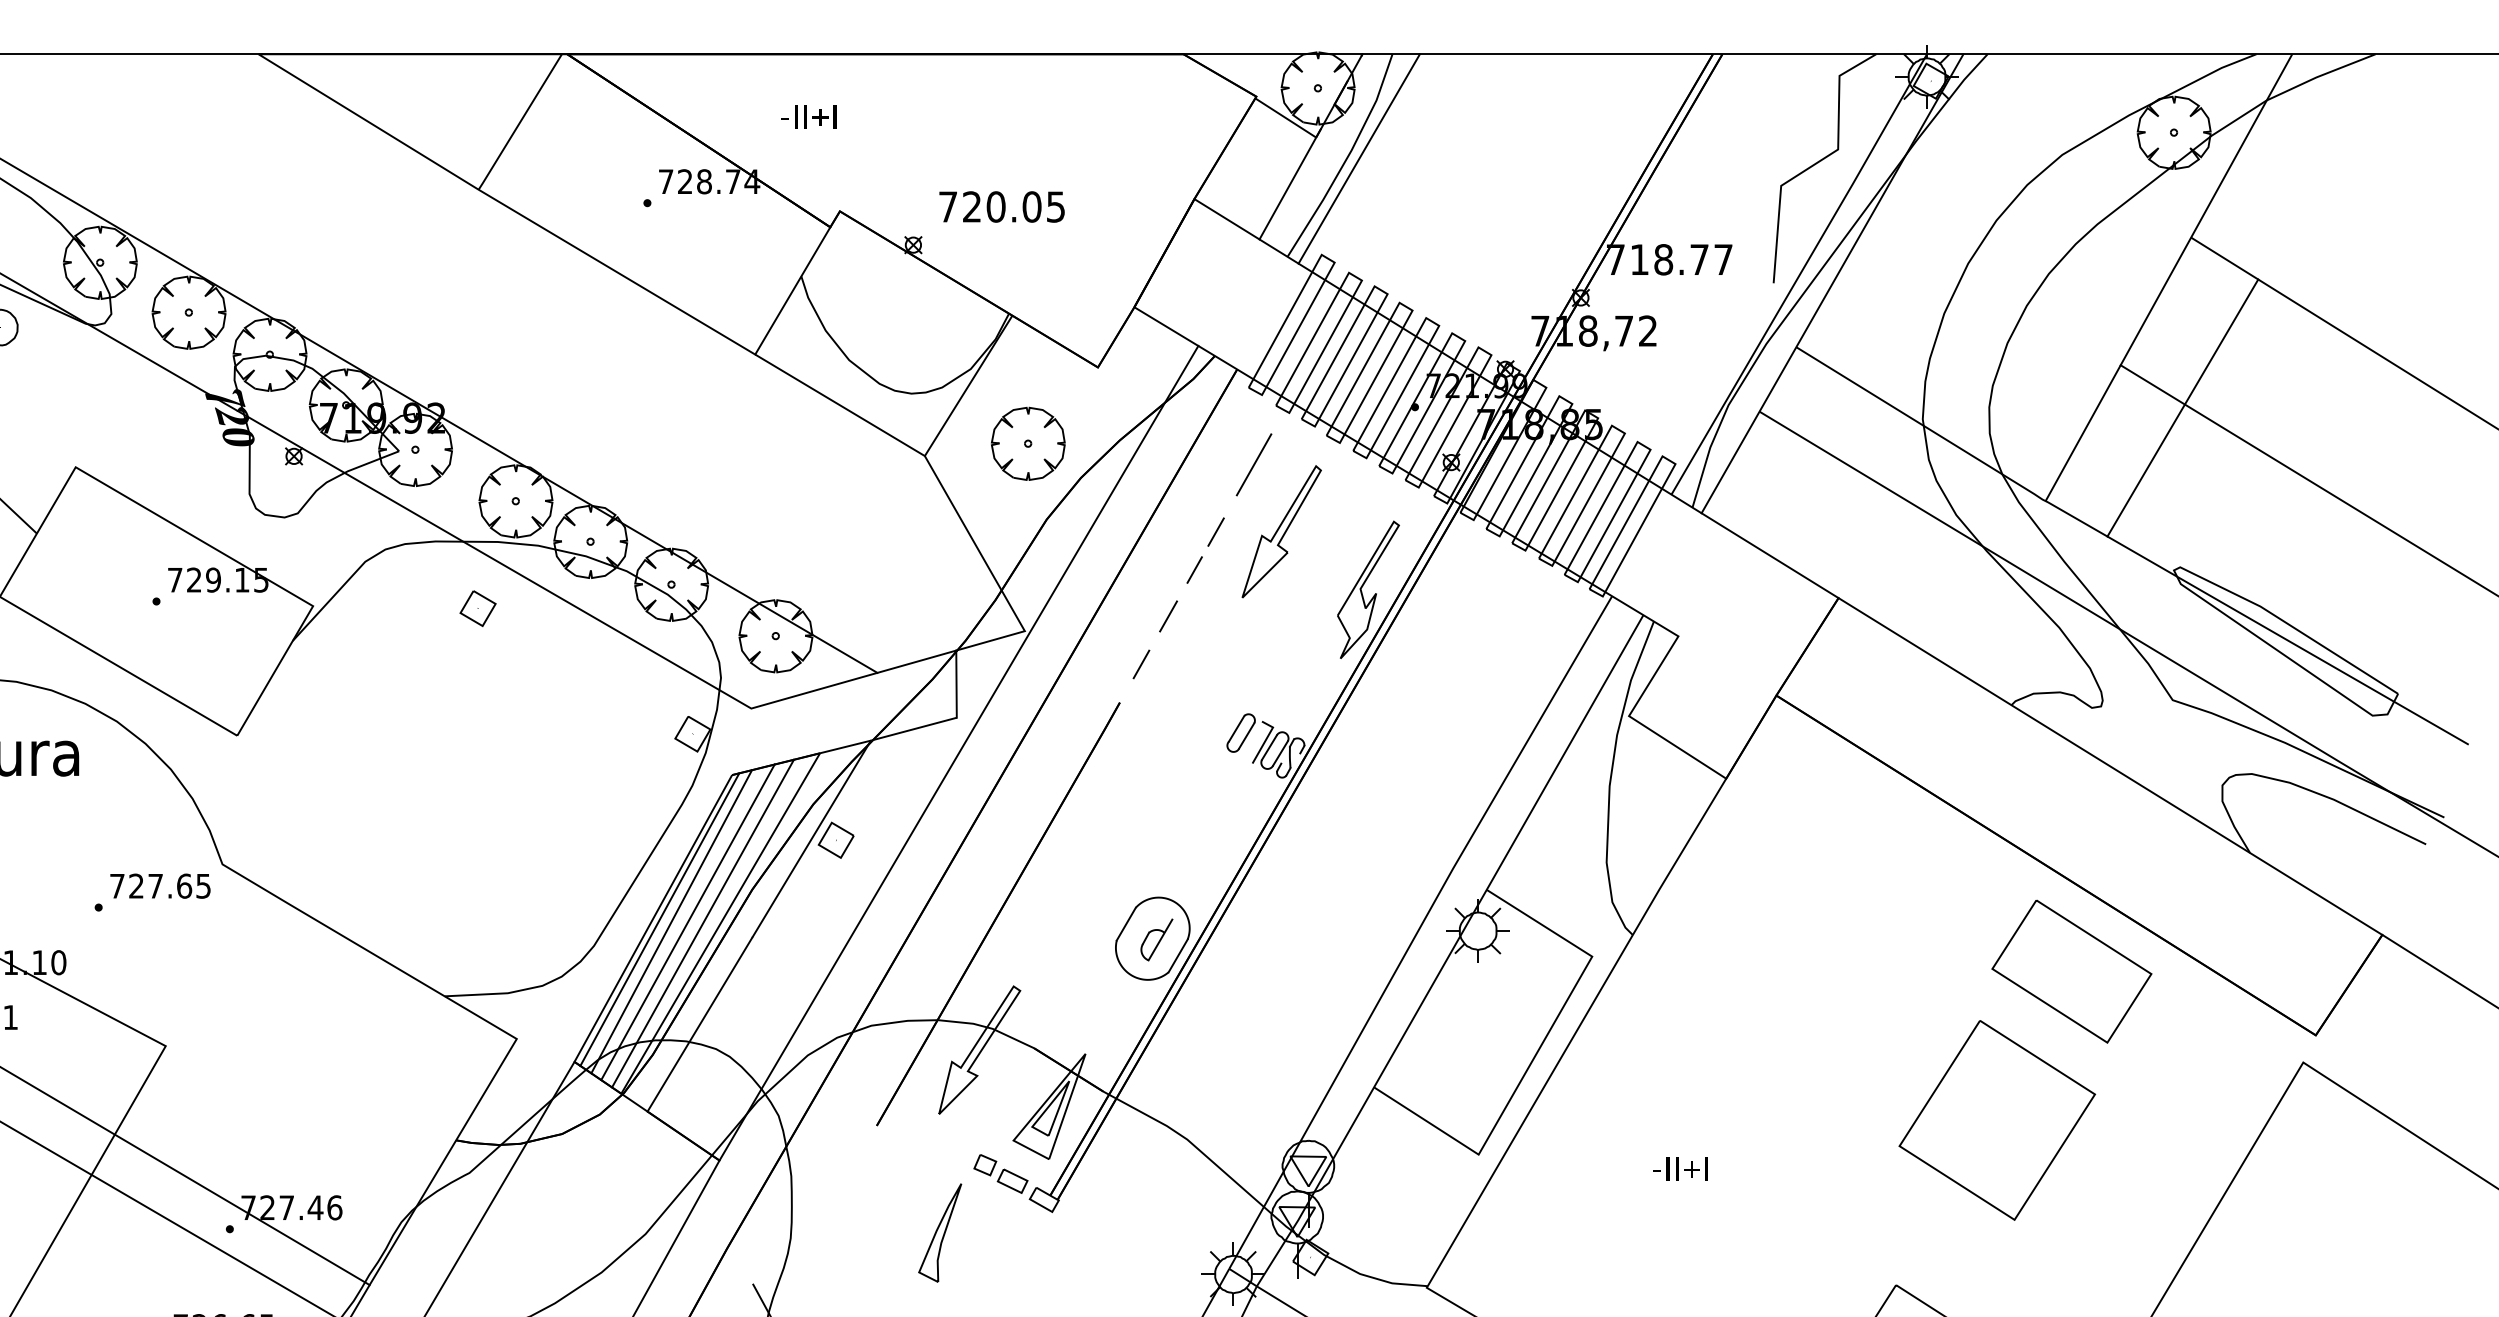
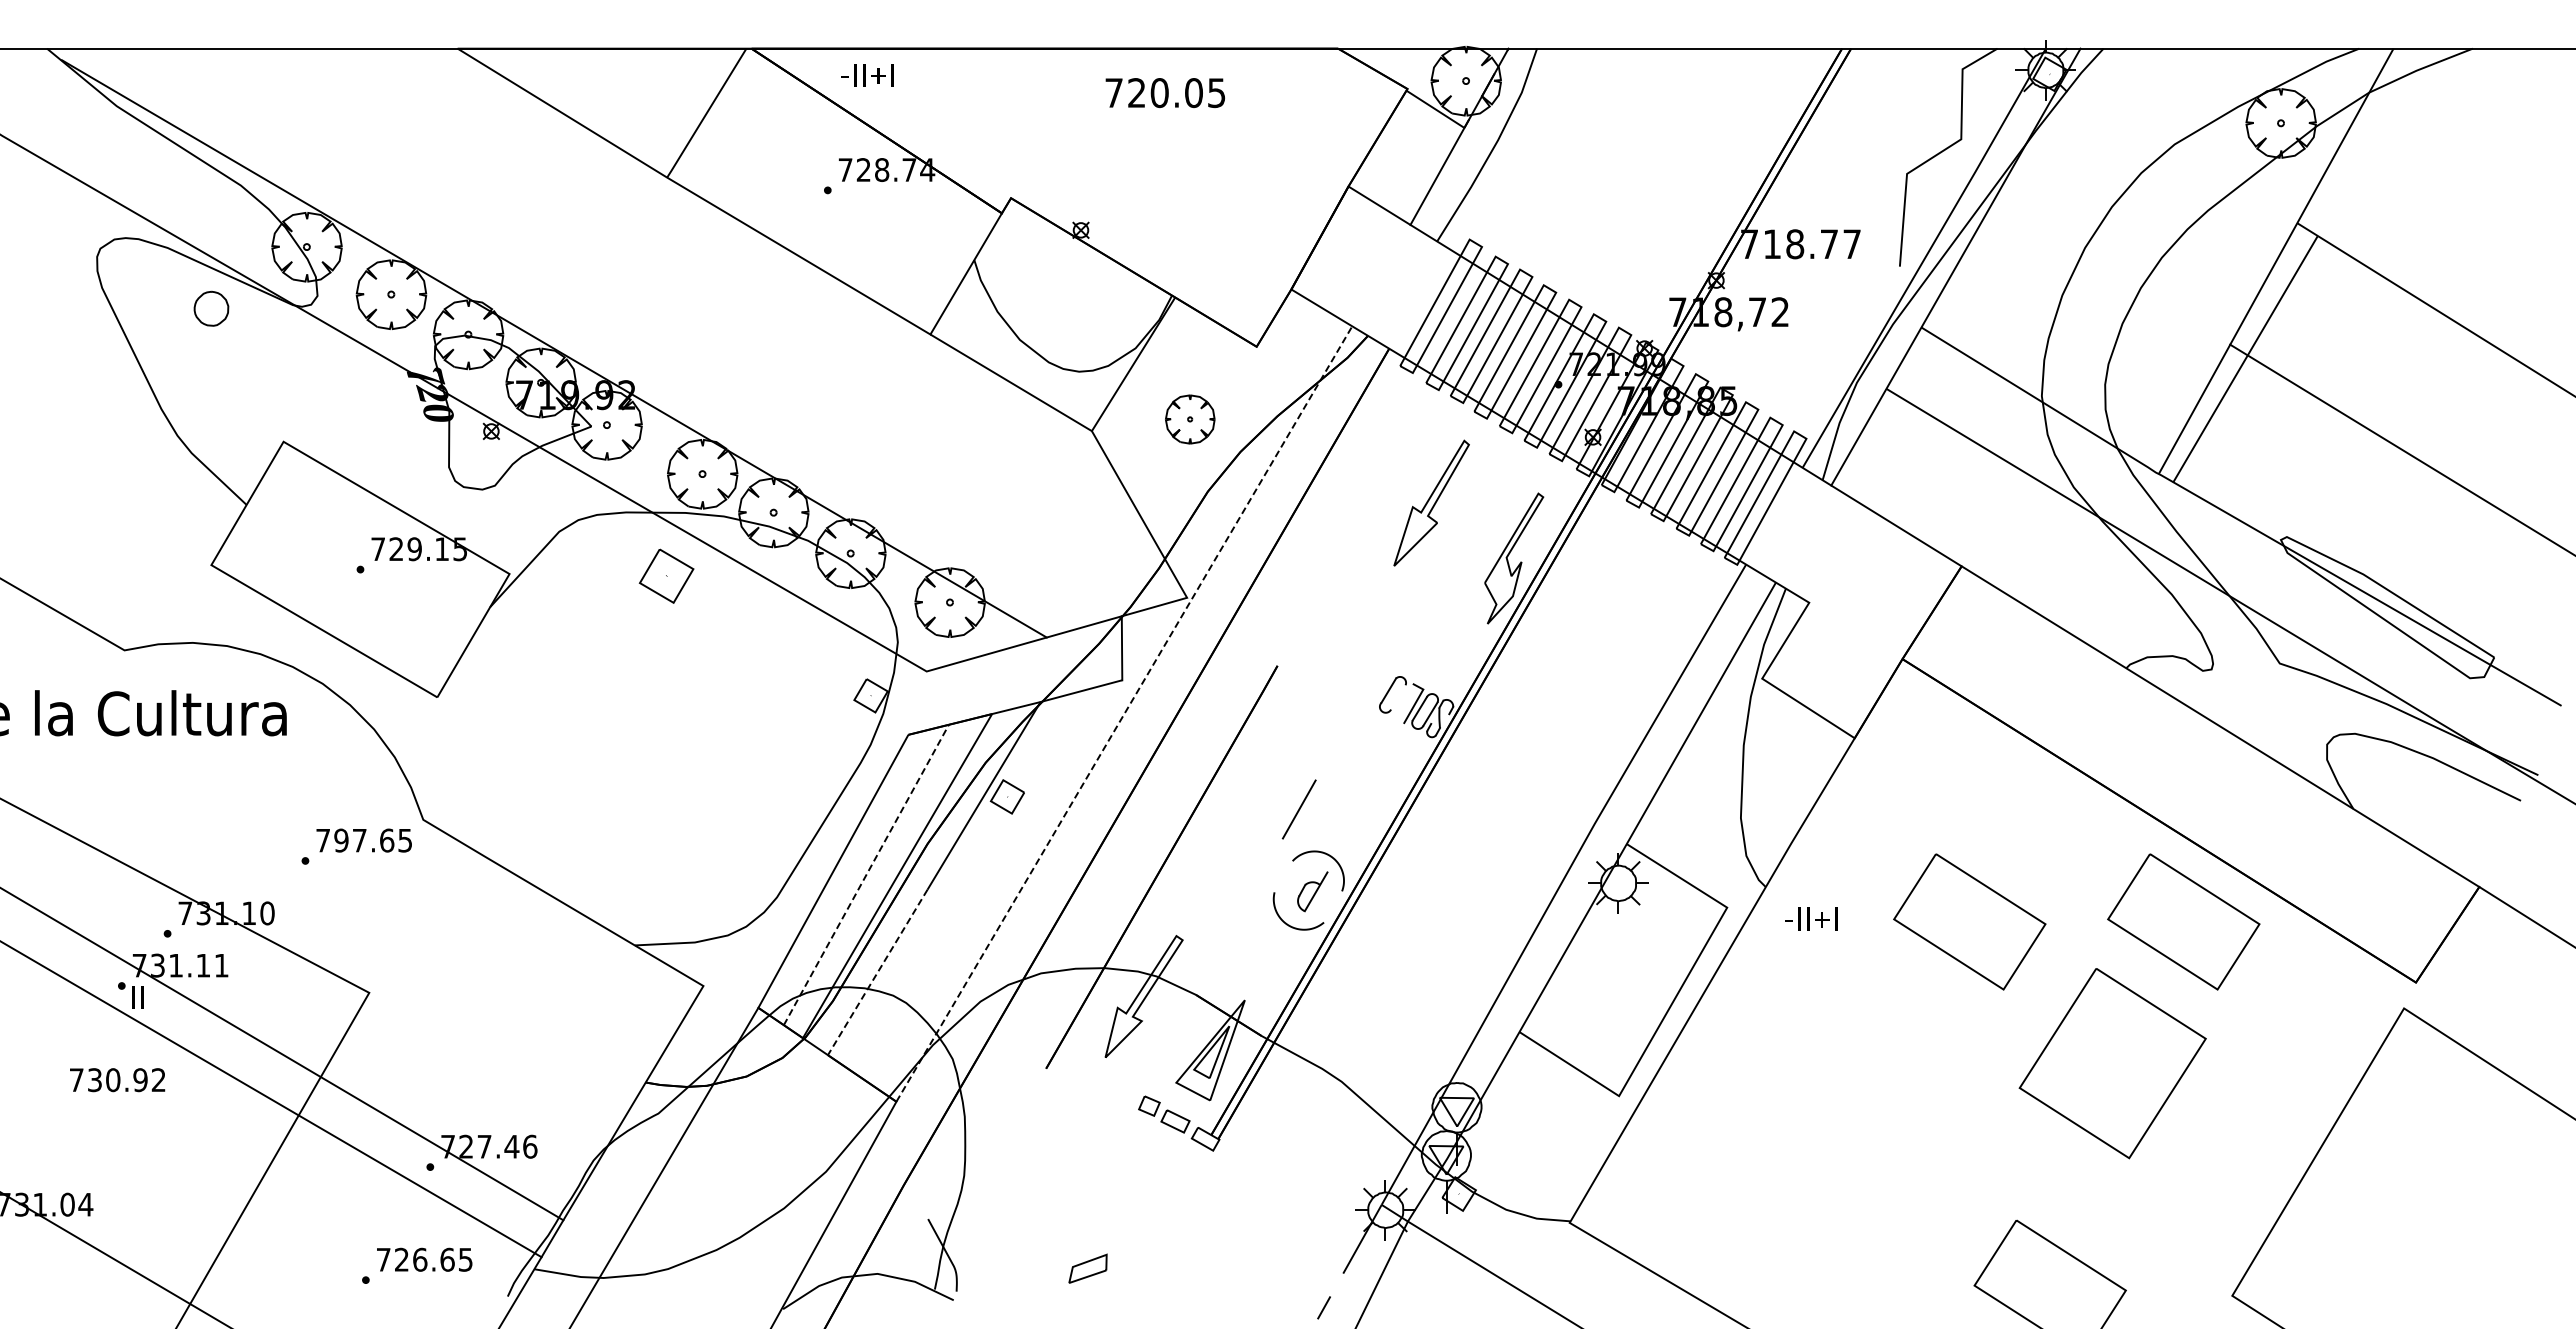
text: (808, 117) -> (867, 75), moved
line: (1359, 158) -> (1505, 147), removed
text: (1001, 207) -> (1164, 93), moved
line: (2182, 408) -> (2245, 359), moved
part: (1027, 443) -> (1189, 419), size x0.7
line: (1253, 464) -> (1298, 809), moved
line: (1215, 532) -> (1368, 503), removed
line: (1194, 569) -> (1348, 539), removed
part: (477, 608) -> (666, 576), size x1.6
line: (1168, 616) -> (1323, 583), removed
line: (1140, 664) -> (1297, 629), removed
line: (1246, 735) -> (1398, 697), removed
line: (959, 753) -> (1124, 714), solid -> dashed
text: (136, 886) -> (341, 840), 727.65 -> 797.65
line: (659, 919) -> (839, 872), removed
line: (671, 921) -> (850, 874), removed
line: (688, 921) -> (866, 874), solid -> dashed
line: (702, 923) -> (880, 876), removed
line: (1126, 923) -> (1283, 876), removed
line: (1178, 955) -> (1333, 906), removed
part: (1846, 971) -> (1969, 921), added
line: (699, 1024) -> (877, 972), solid -> dashed
text: (1680, 1168) -> (1811, 918), moved
part: (940, 1232) -> (1106, 1170), removed

